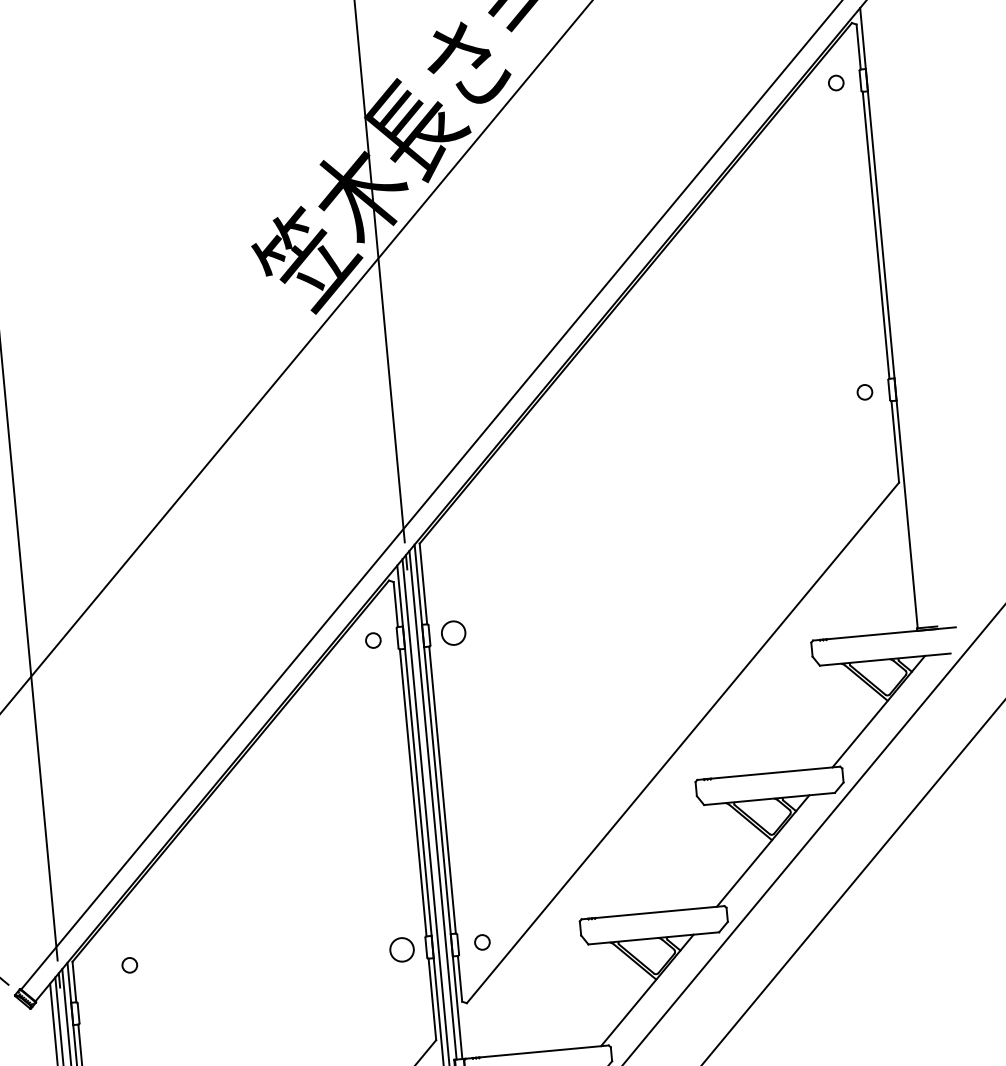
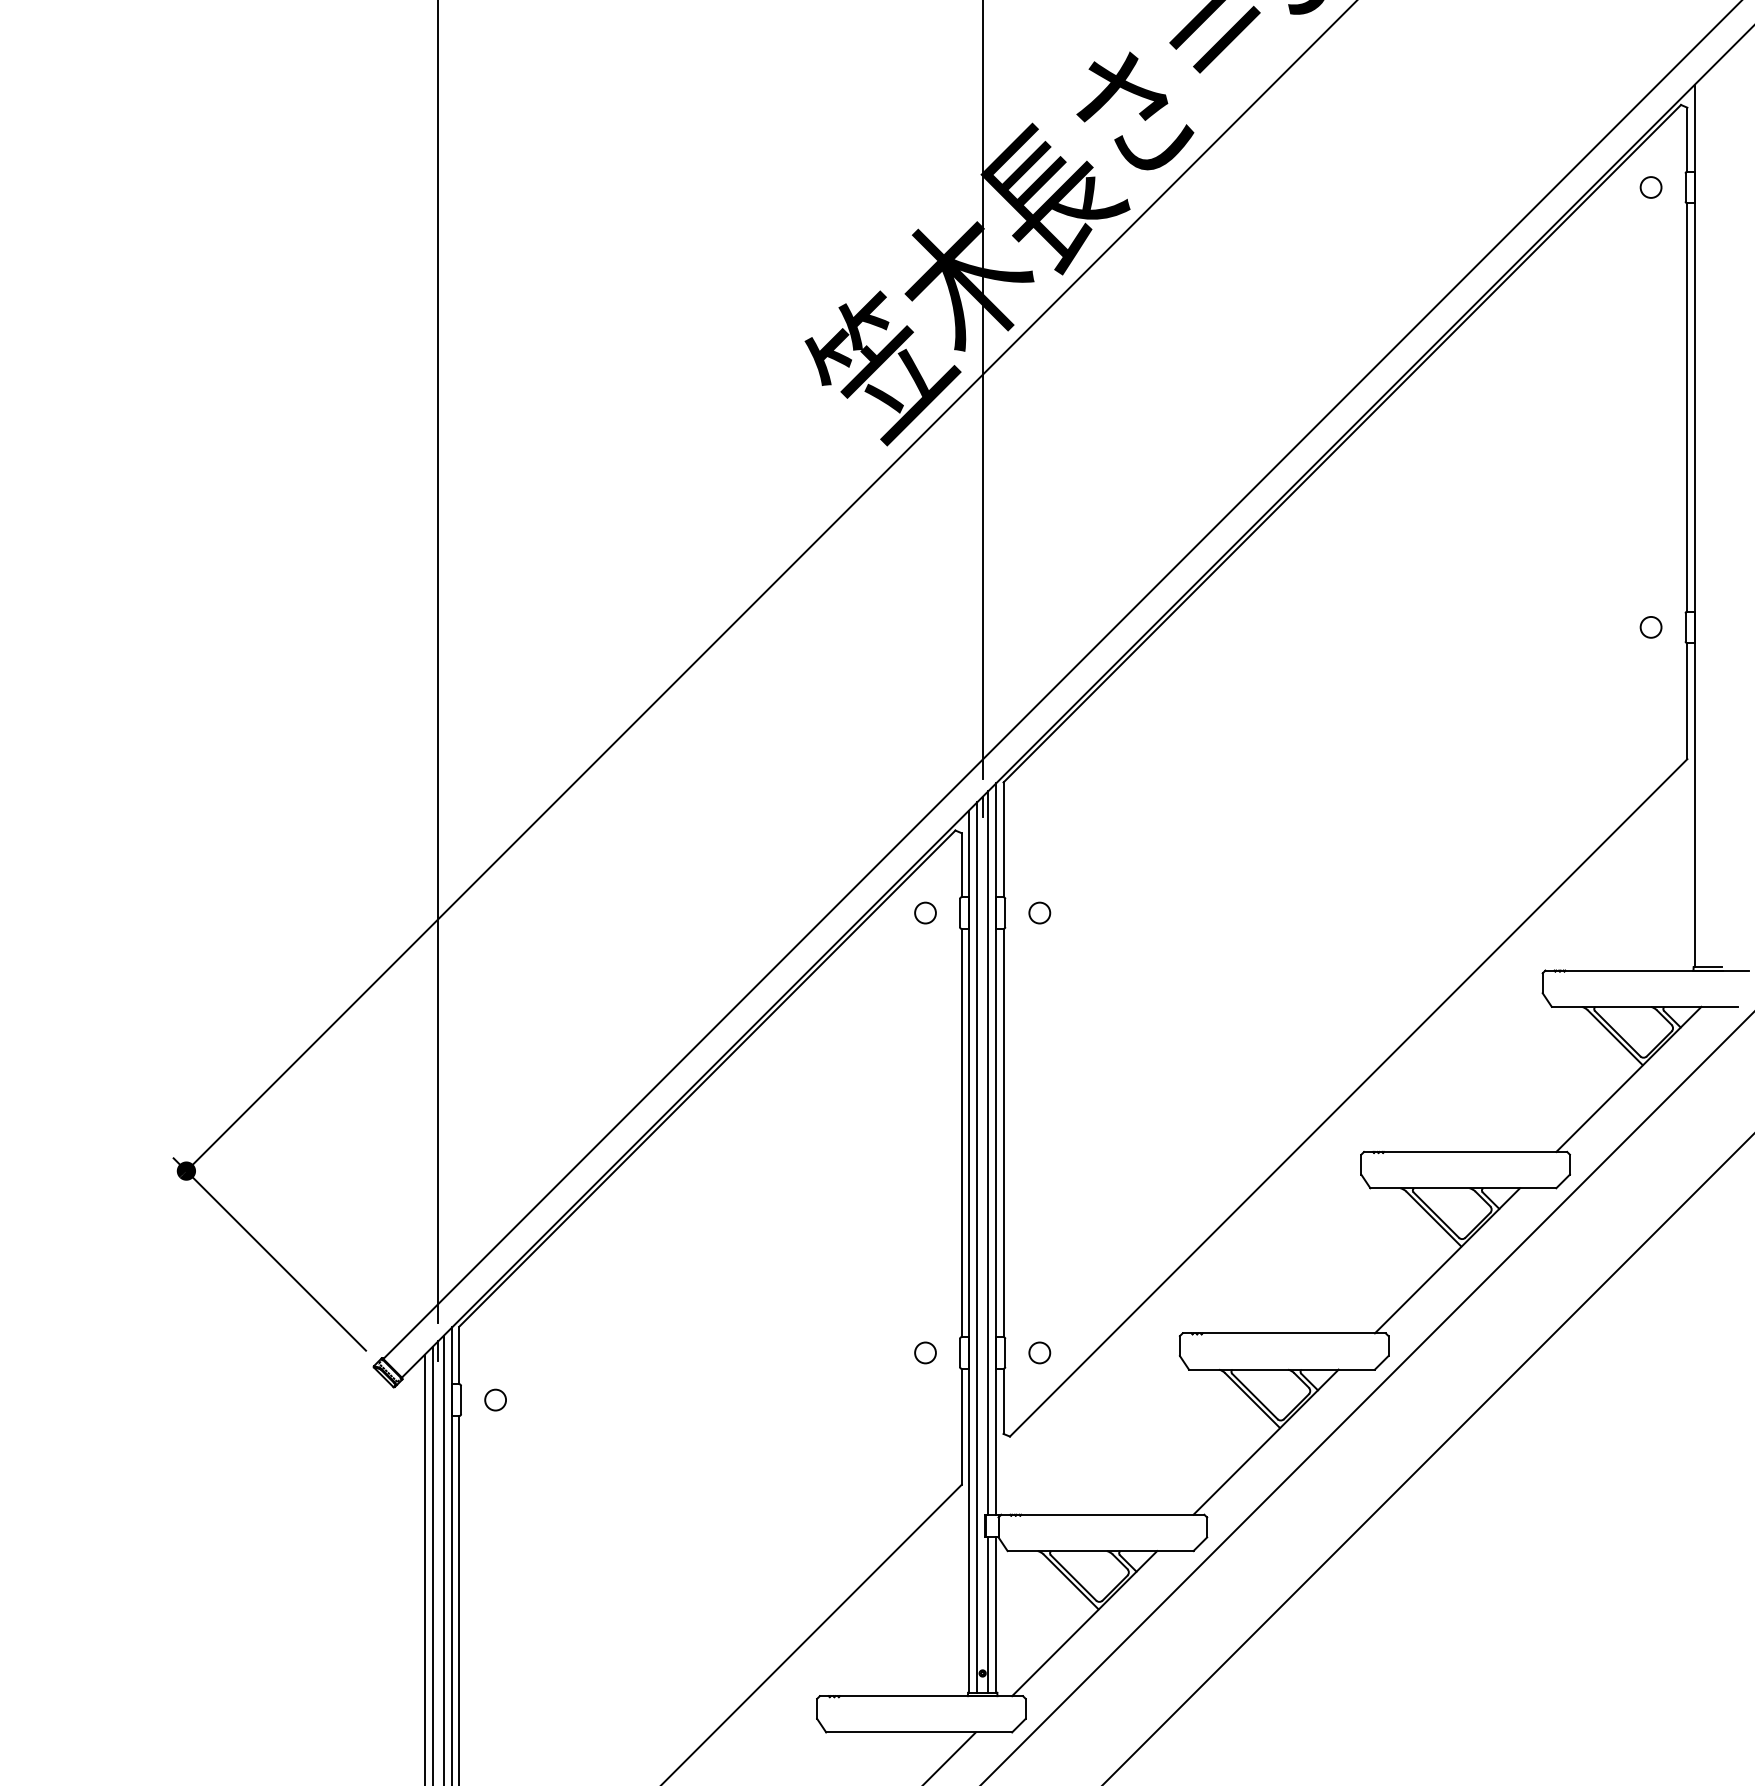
circle: (453, 632) -> (1039, 912), size x0.62
circle: (402, 949) -> (925, 1352), size x0.62
circle: (129, 964) -> (495, 1399), moved

